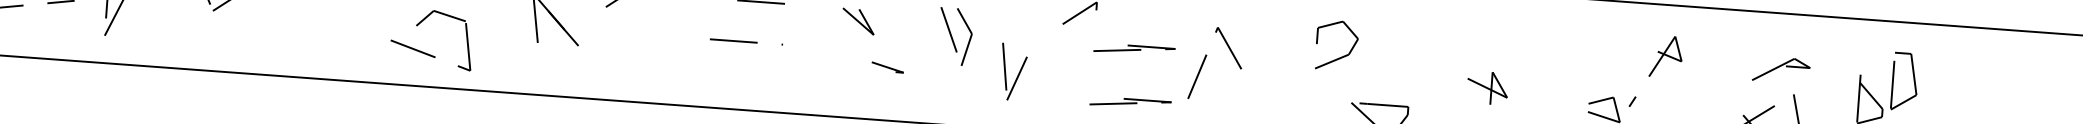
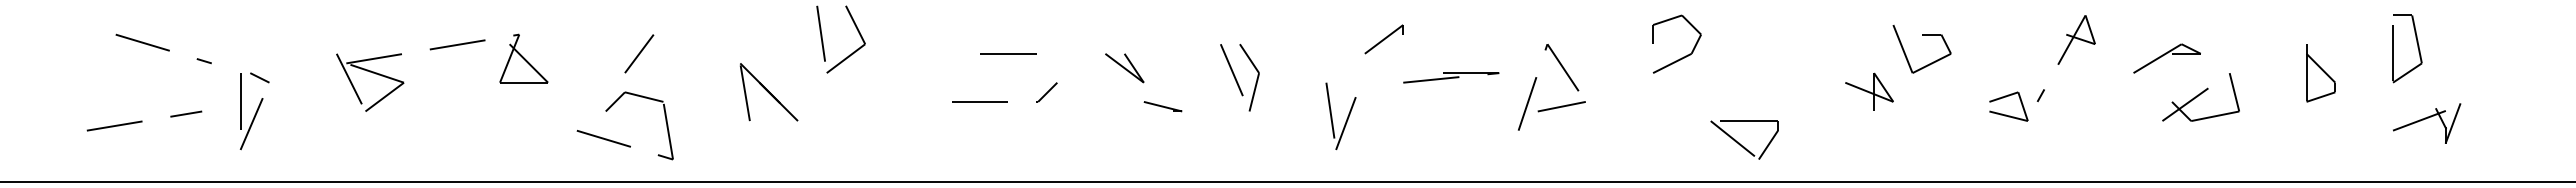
line: (791, 36) -> (1047, 91), added
part: (1536, 43) -> (1922, 35), added
part: (1341, 56) -> (1683, 56), moved
line: (887, 67) -> (1162, 106), moved
part: (1780, 69) -> (2166, 58), moved
part: (1017, 74) -> (1346, 118), moved
line: (1225, 81) -> (1561, 106), added
part: (1913, 81) -> (2417, 47), moved
part: (1130, 103) -> (1451, 140), removed

